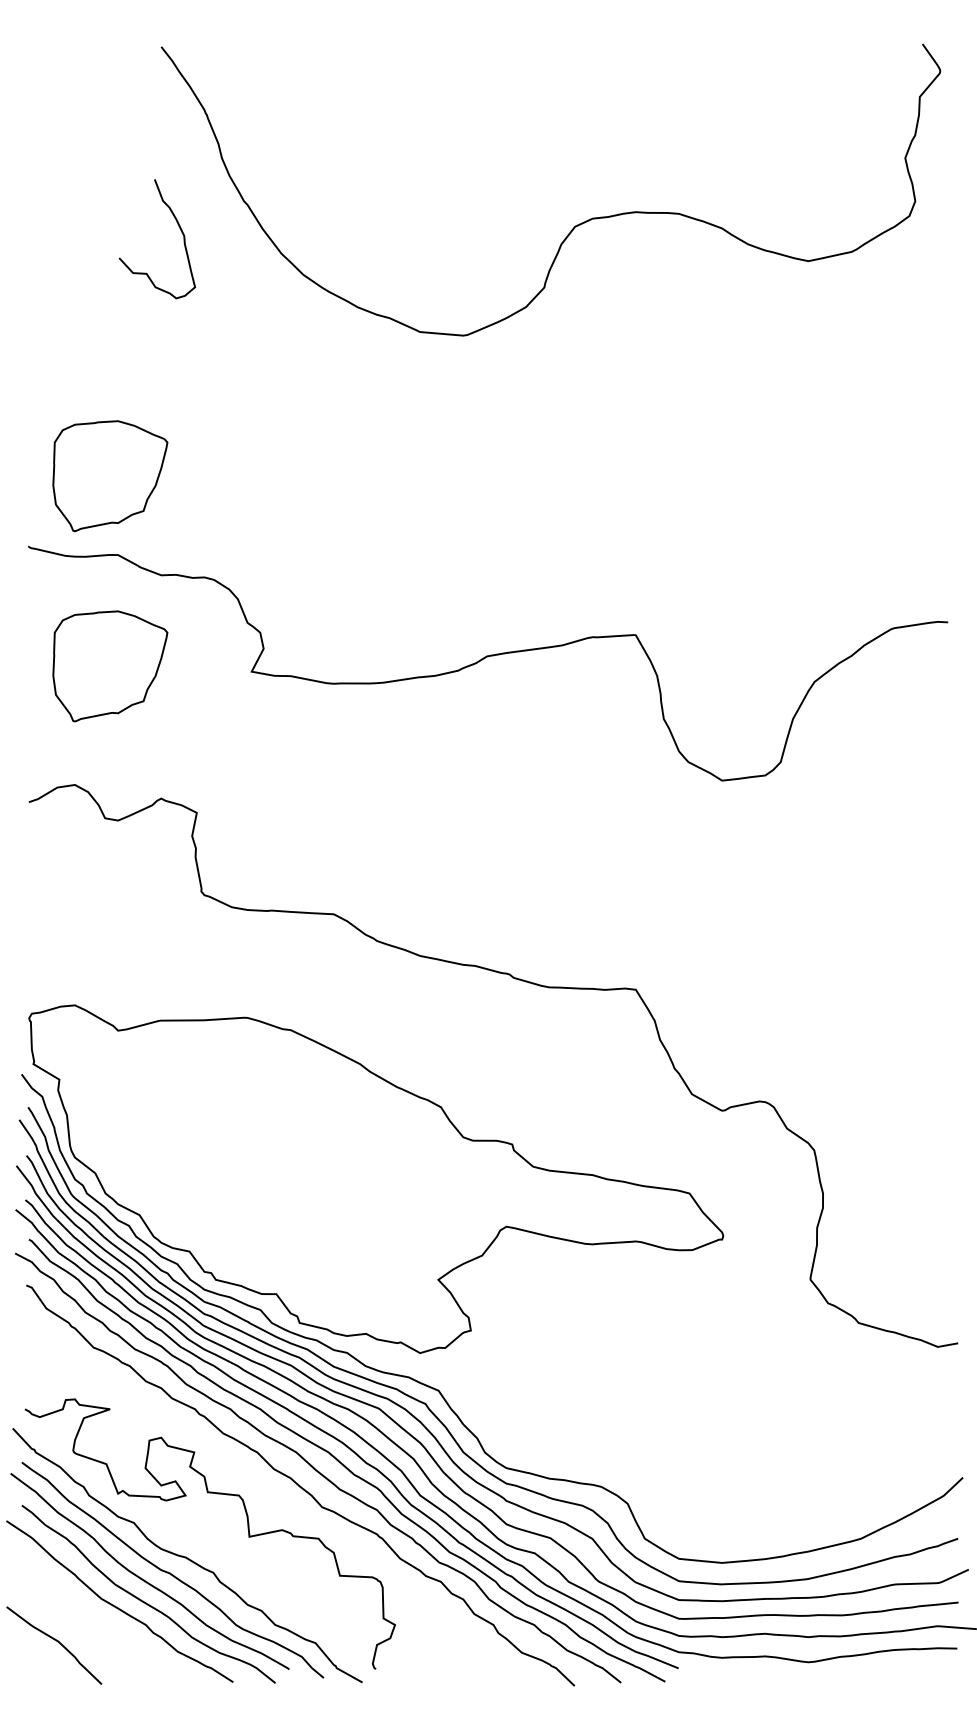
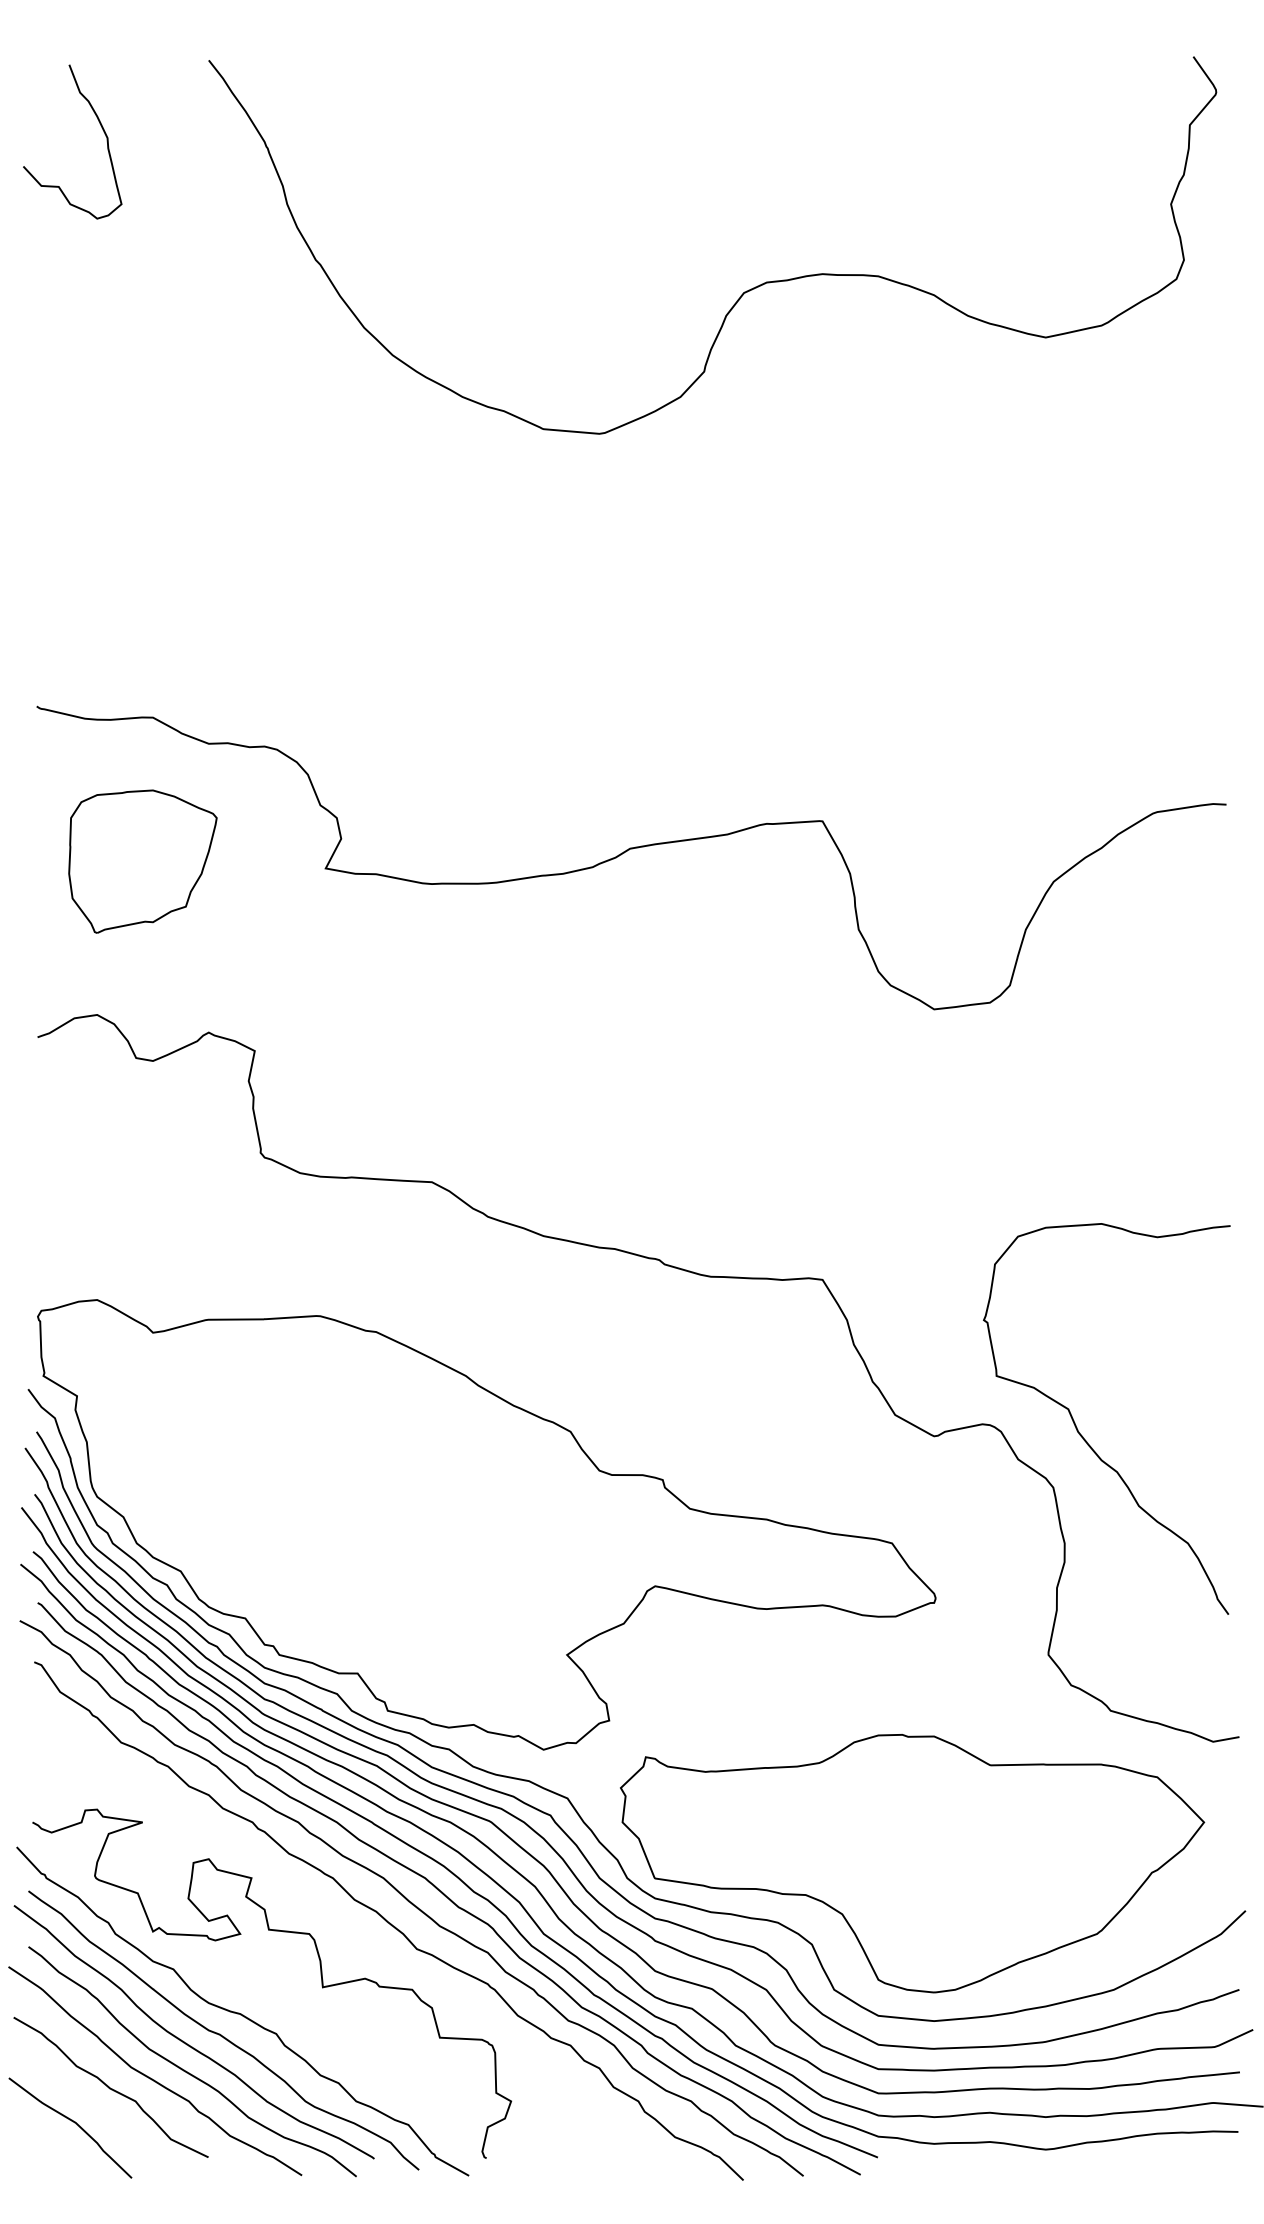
curve: (180, 230) -> (102, 130), moved
part: (110, 476) -> (142, 615), removed
curve: (837, 1110) -> (1083, 1436), added
part: (705, 1441) -> (912, 1863), added
curve: (84, 1613) -> (109, 2086), added

